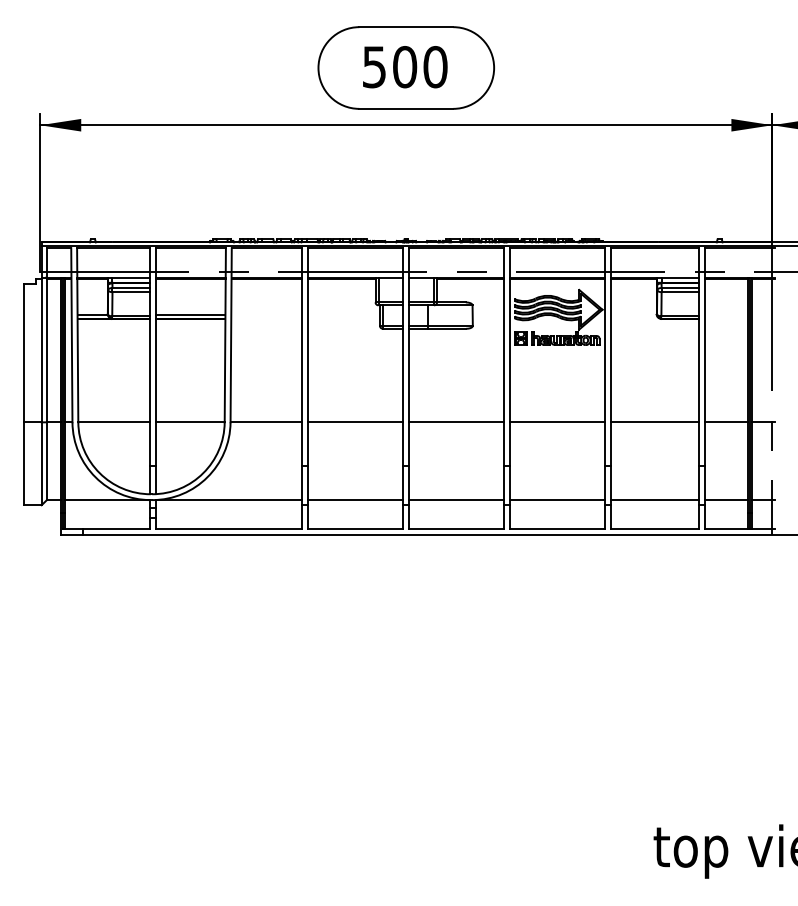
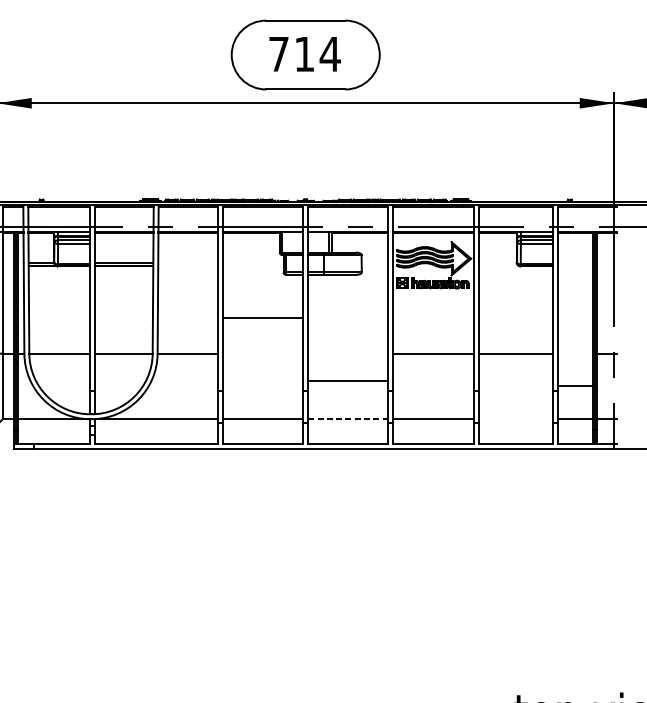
text: (405, 67) -> (305, 54), 500 -> 714
line: (355, 422) -> (262, 318), moved
line: (456, 422) -> (348, 381), moved
line: (726, 422) -> (575, 385), moved
line: (456, 500) -> (348, 419), solid -> dashed
line: (655, 500) -> (515, 419), removed

